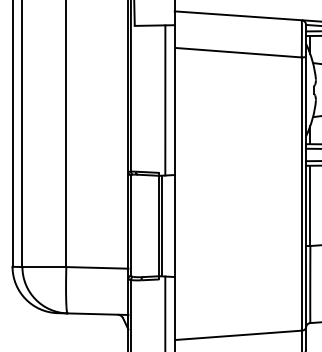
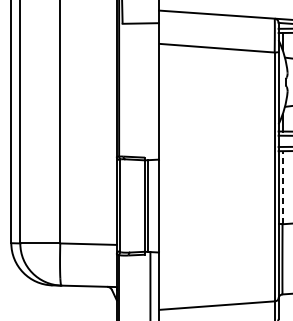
line: (165, 100) -> (150, 91), removed
line: (310, 205) -> (282, 187), solid -> dashed

